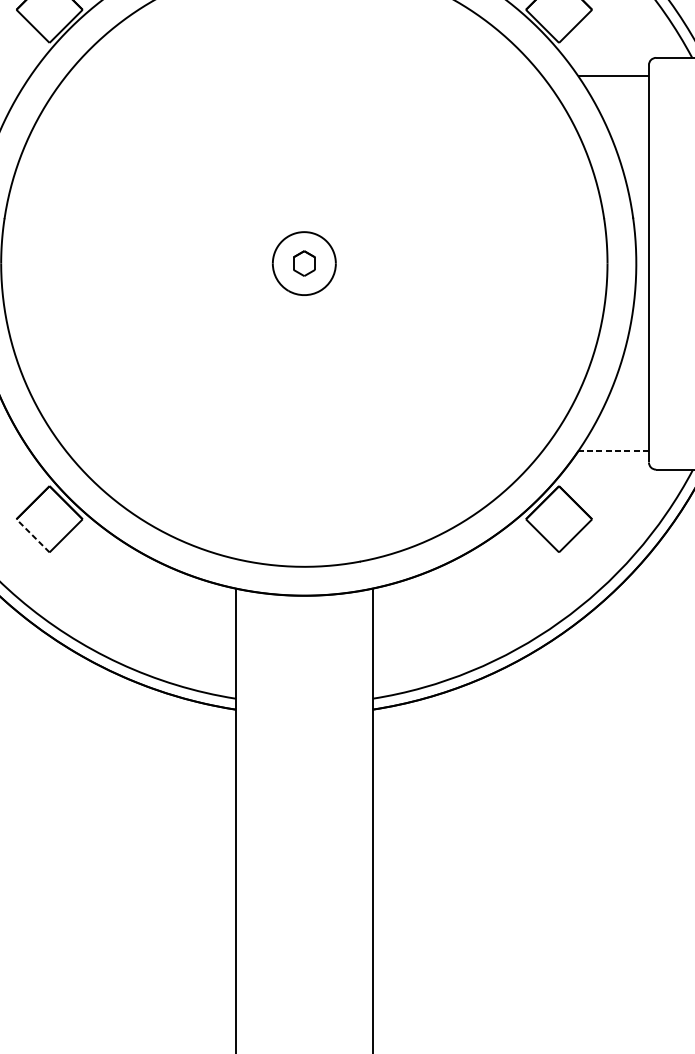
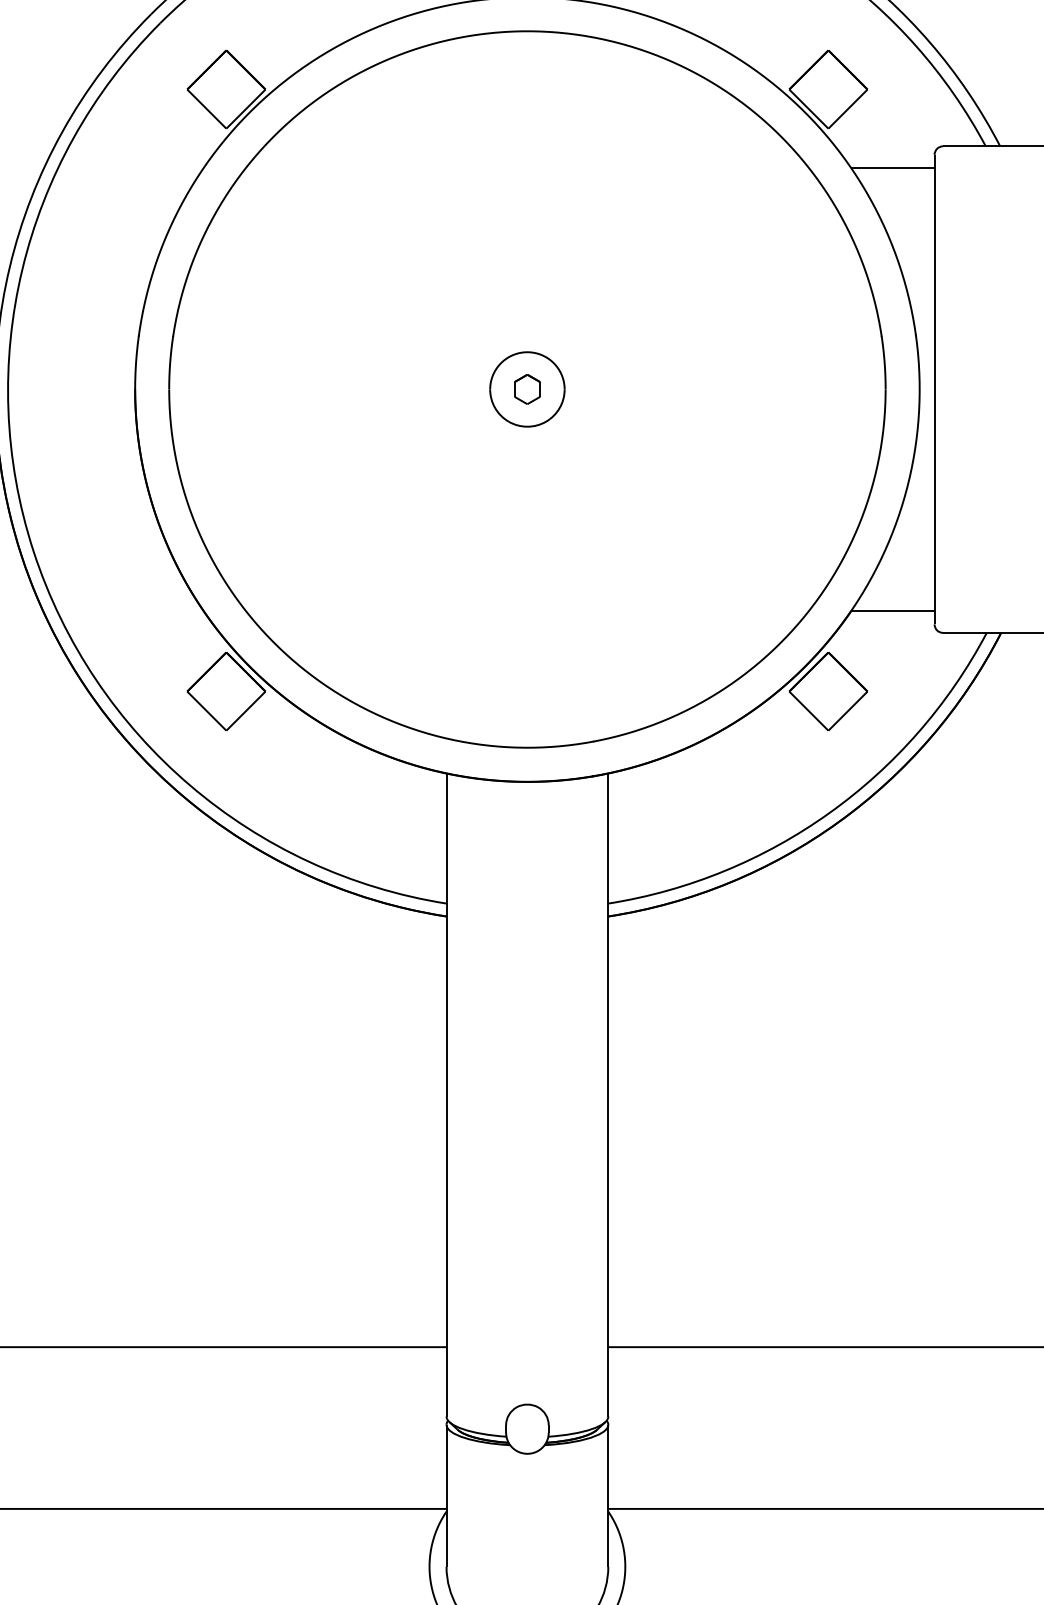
line: (613, 450) -> (892, 610), dashed -> solid
line: (32, 536) -> (206, 711), dashed -> solid

